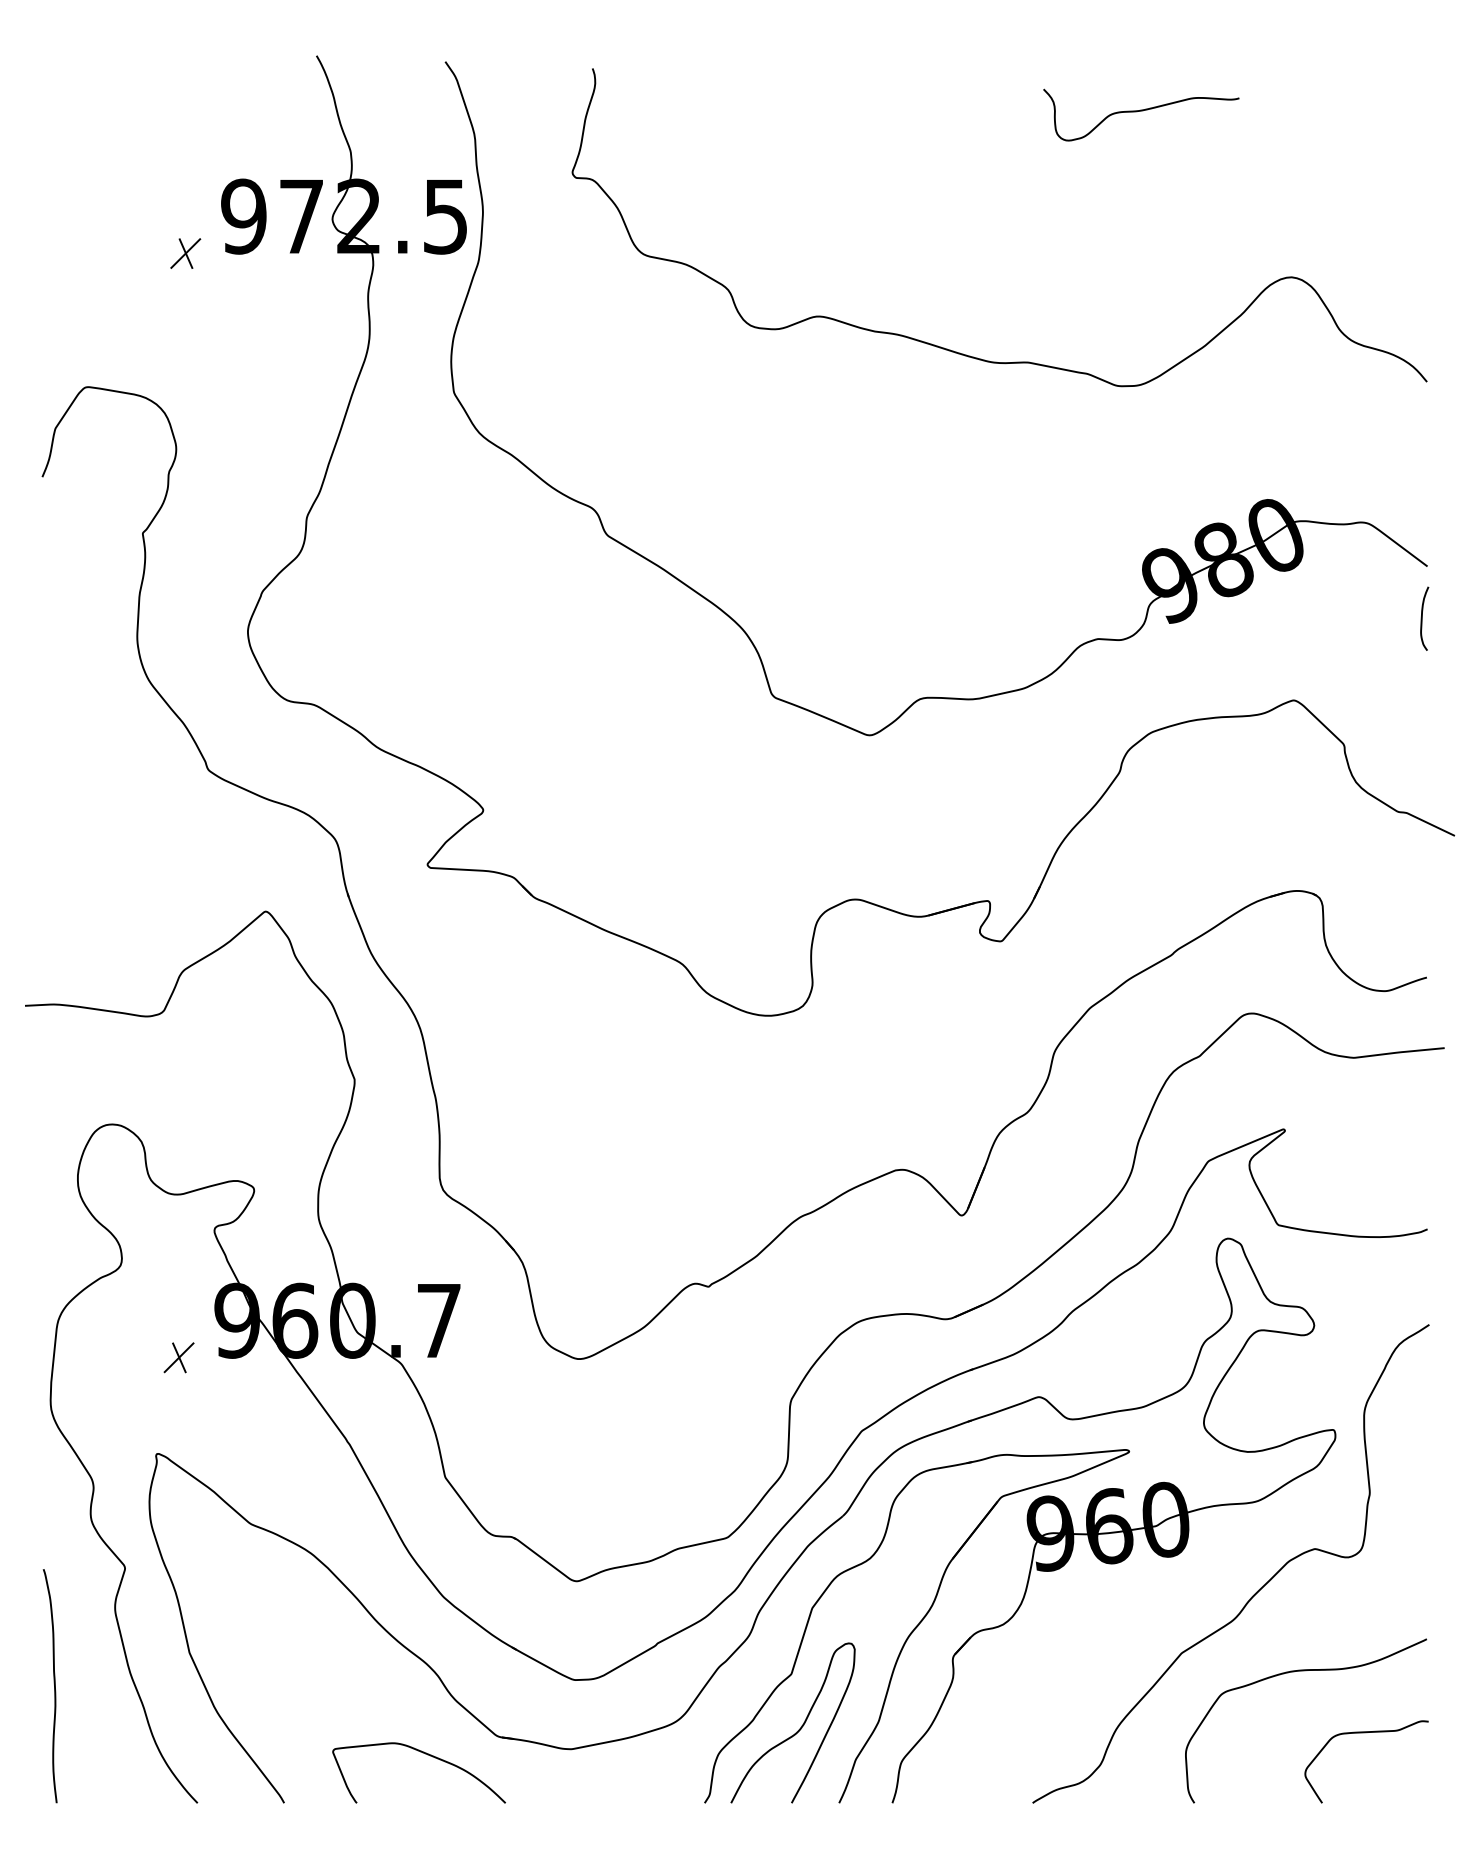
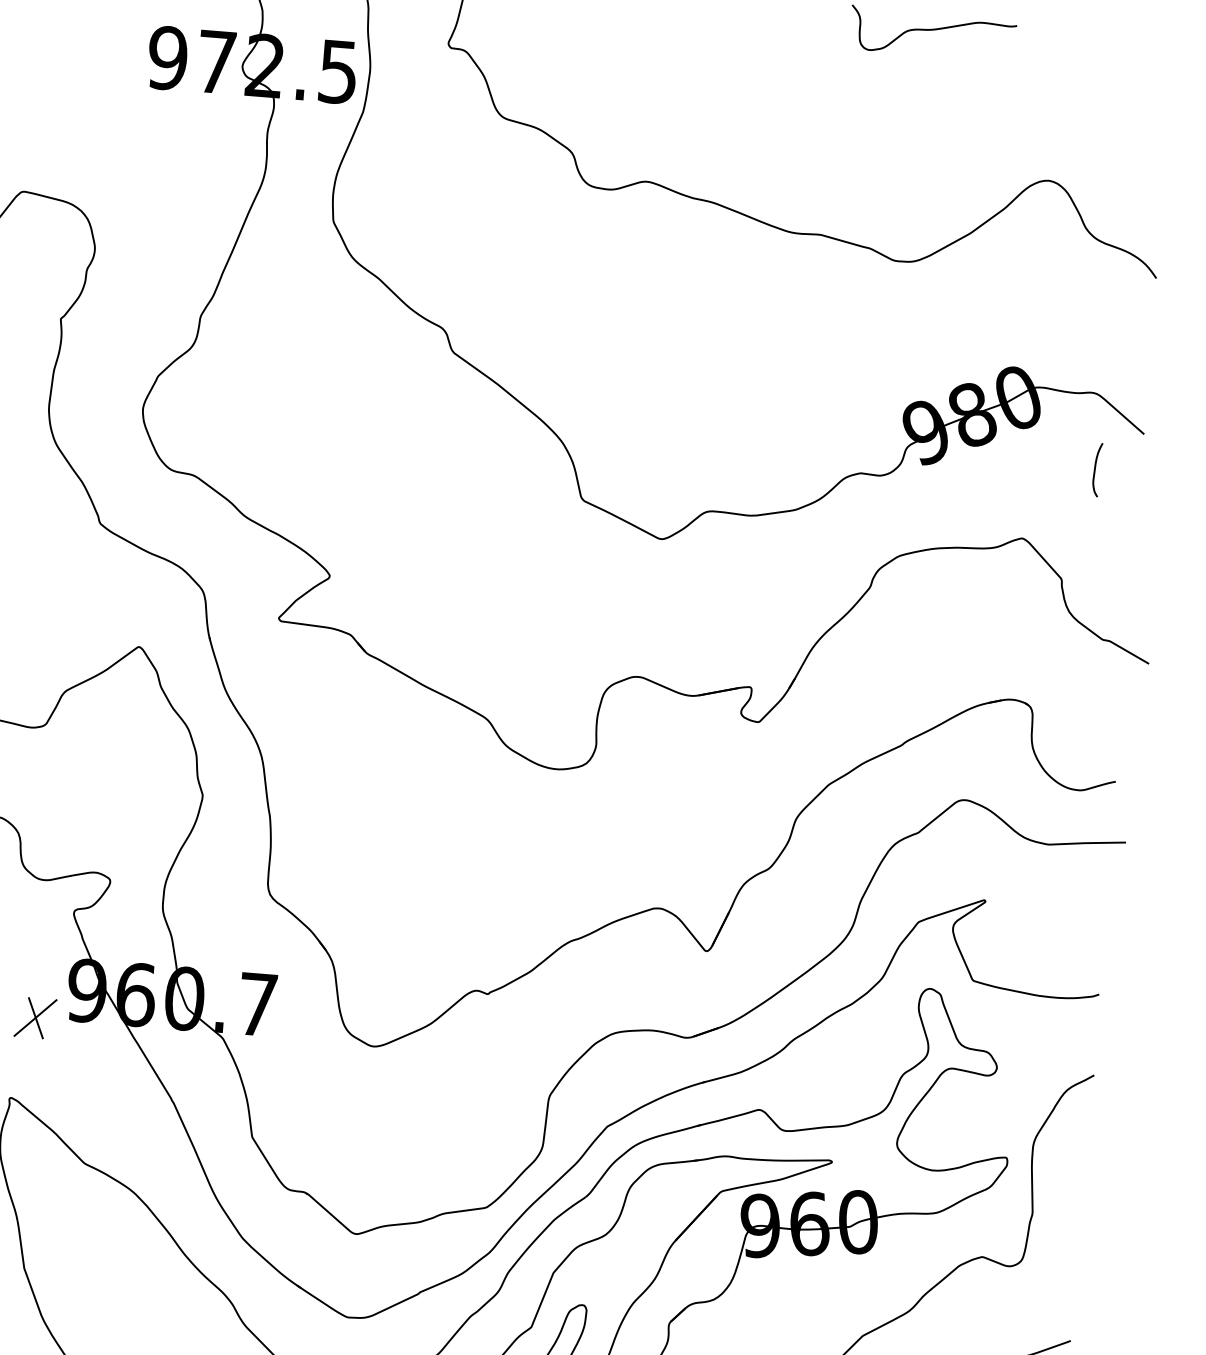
part: (185, 253) -> (115, 85), removed
curve: (1422, 618) -> (1095, 469), moved
part: (178, 1357) -> (34, 1017), size x1.6

